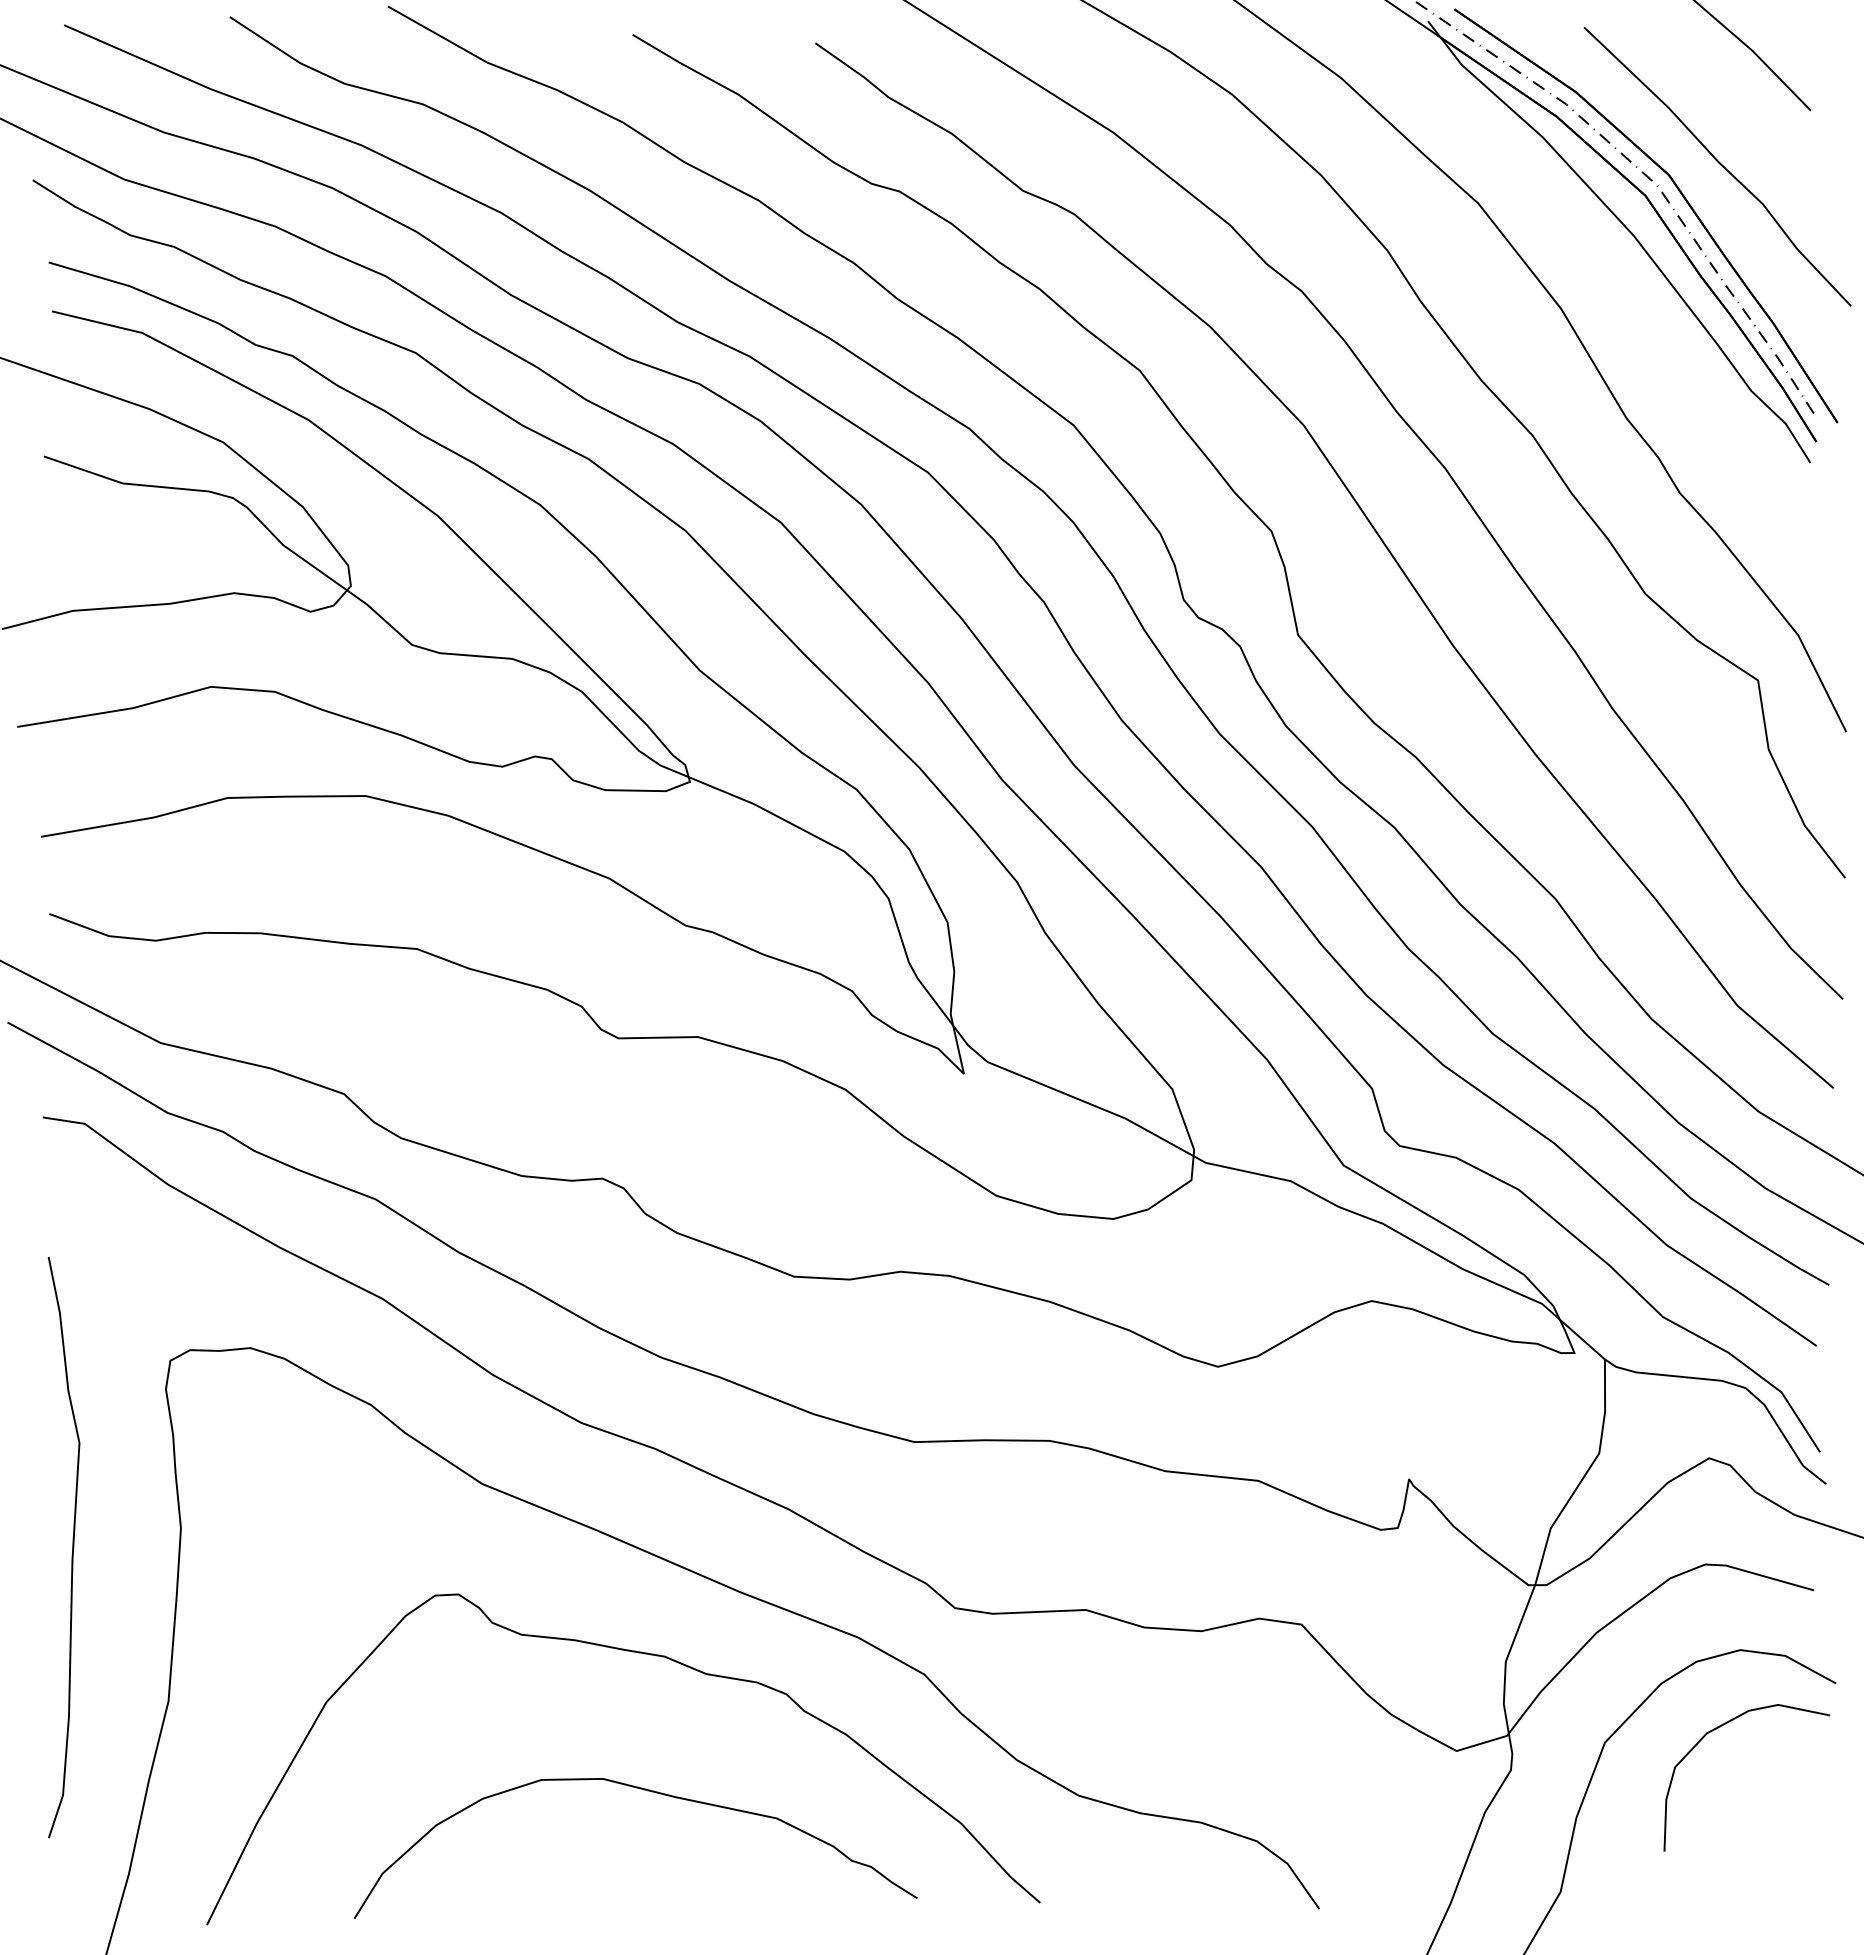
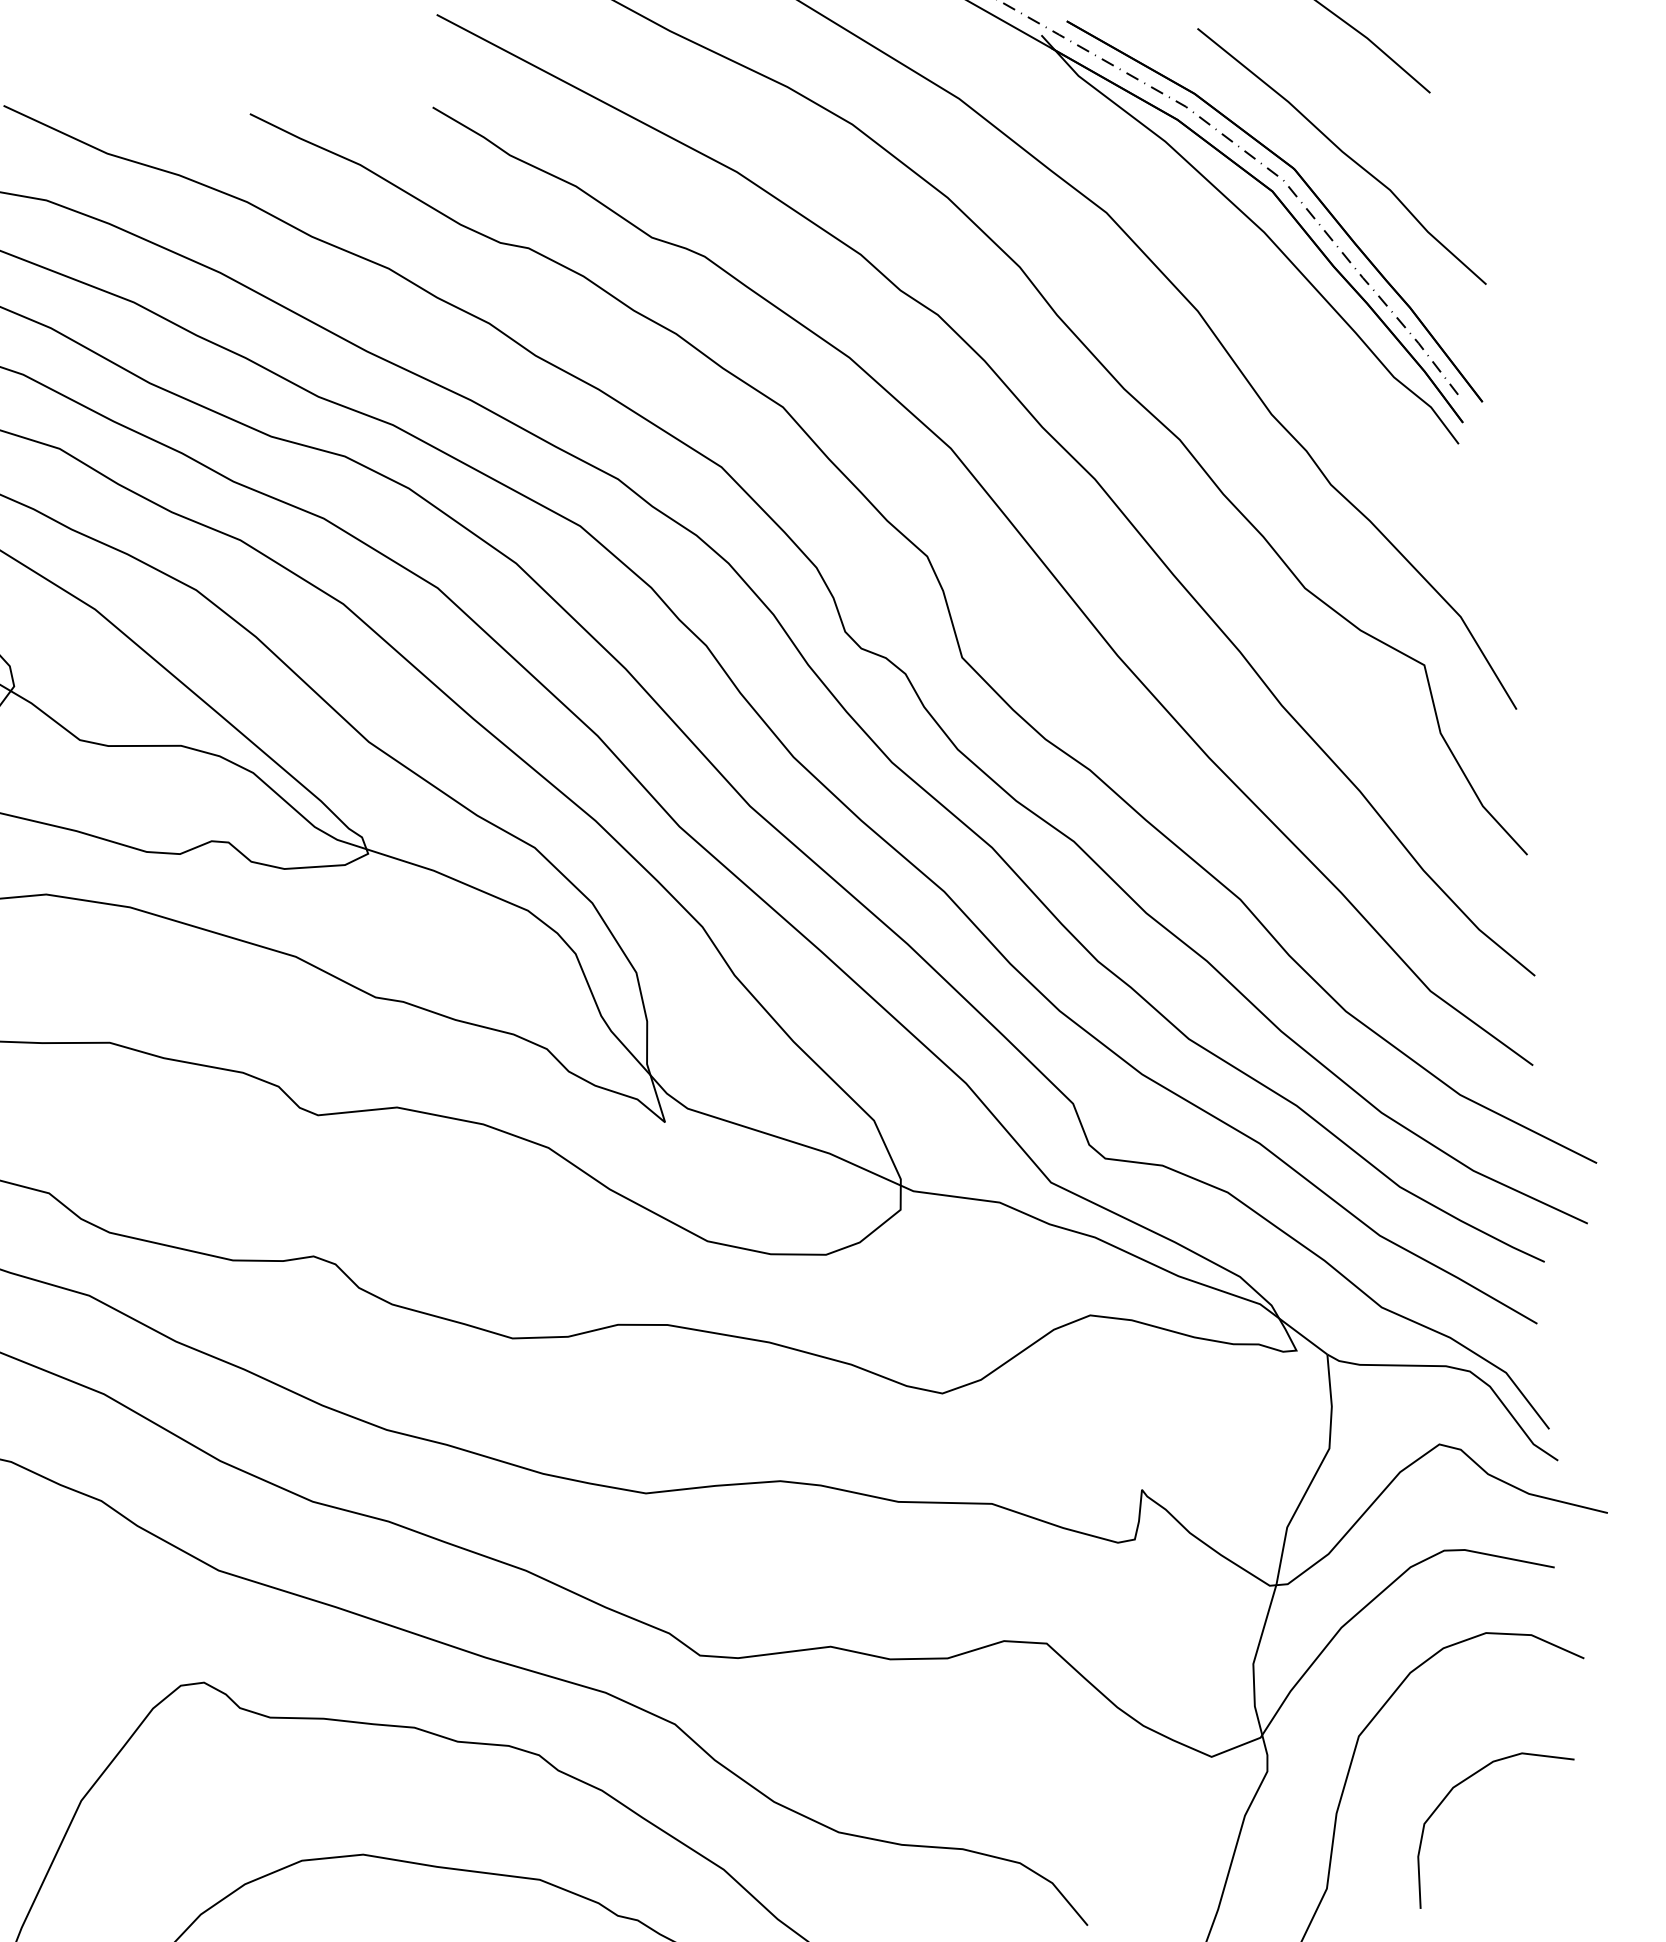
curve: (1720, 1727) -> (1466, 1780), moved

